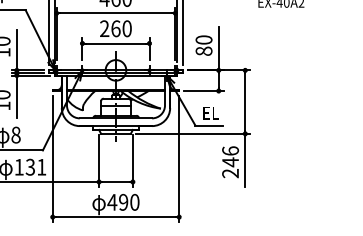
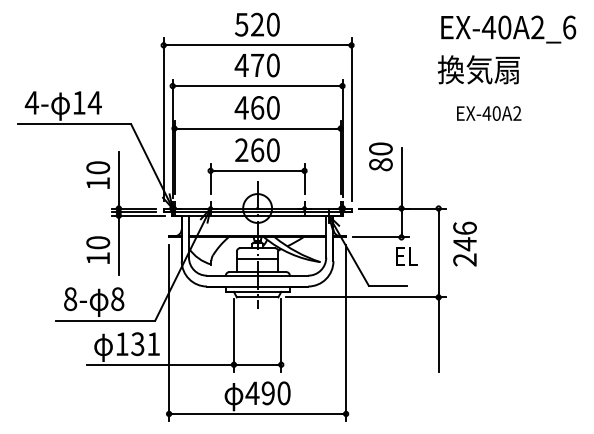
text: (203, 45) -> (380, 156), moved
text: (210, 113) -> (406, 256), moved
text: (230, 161) -> (464, 243), moved

